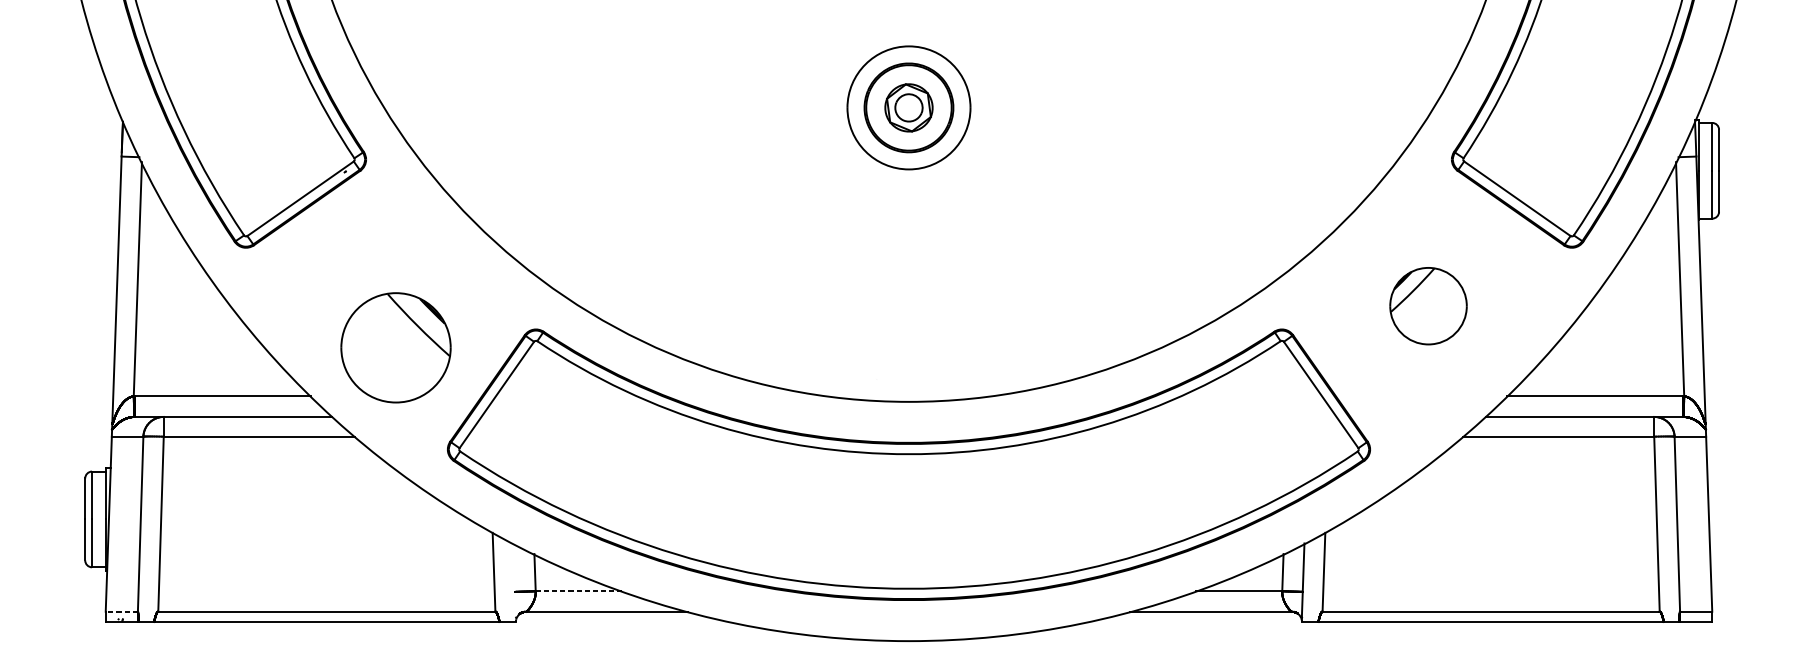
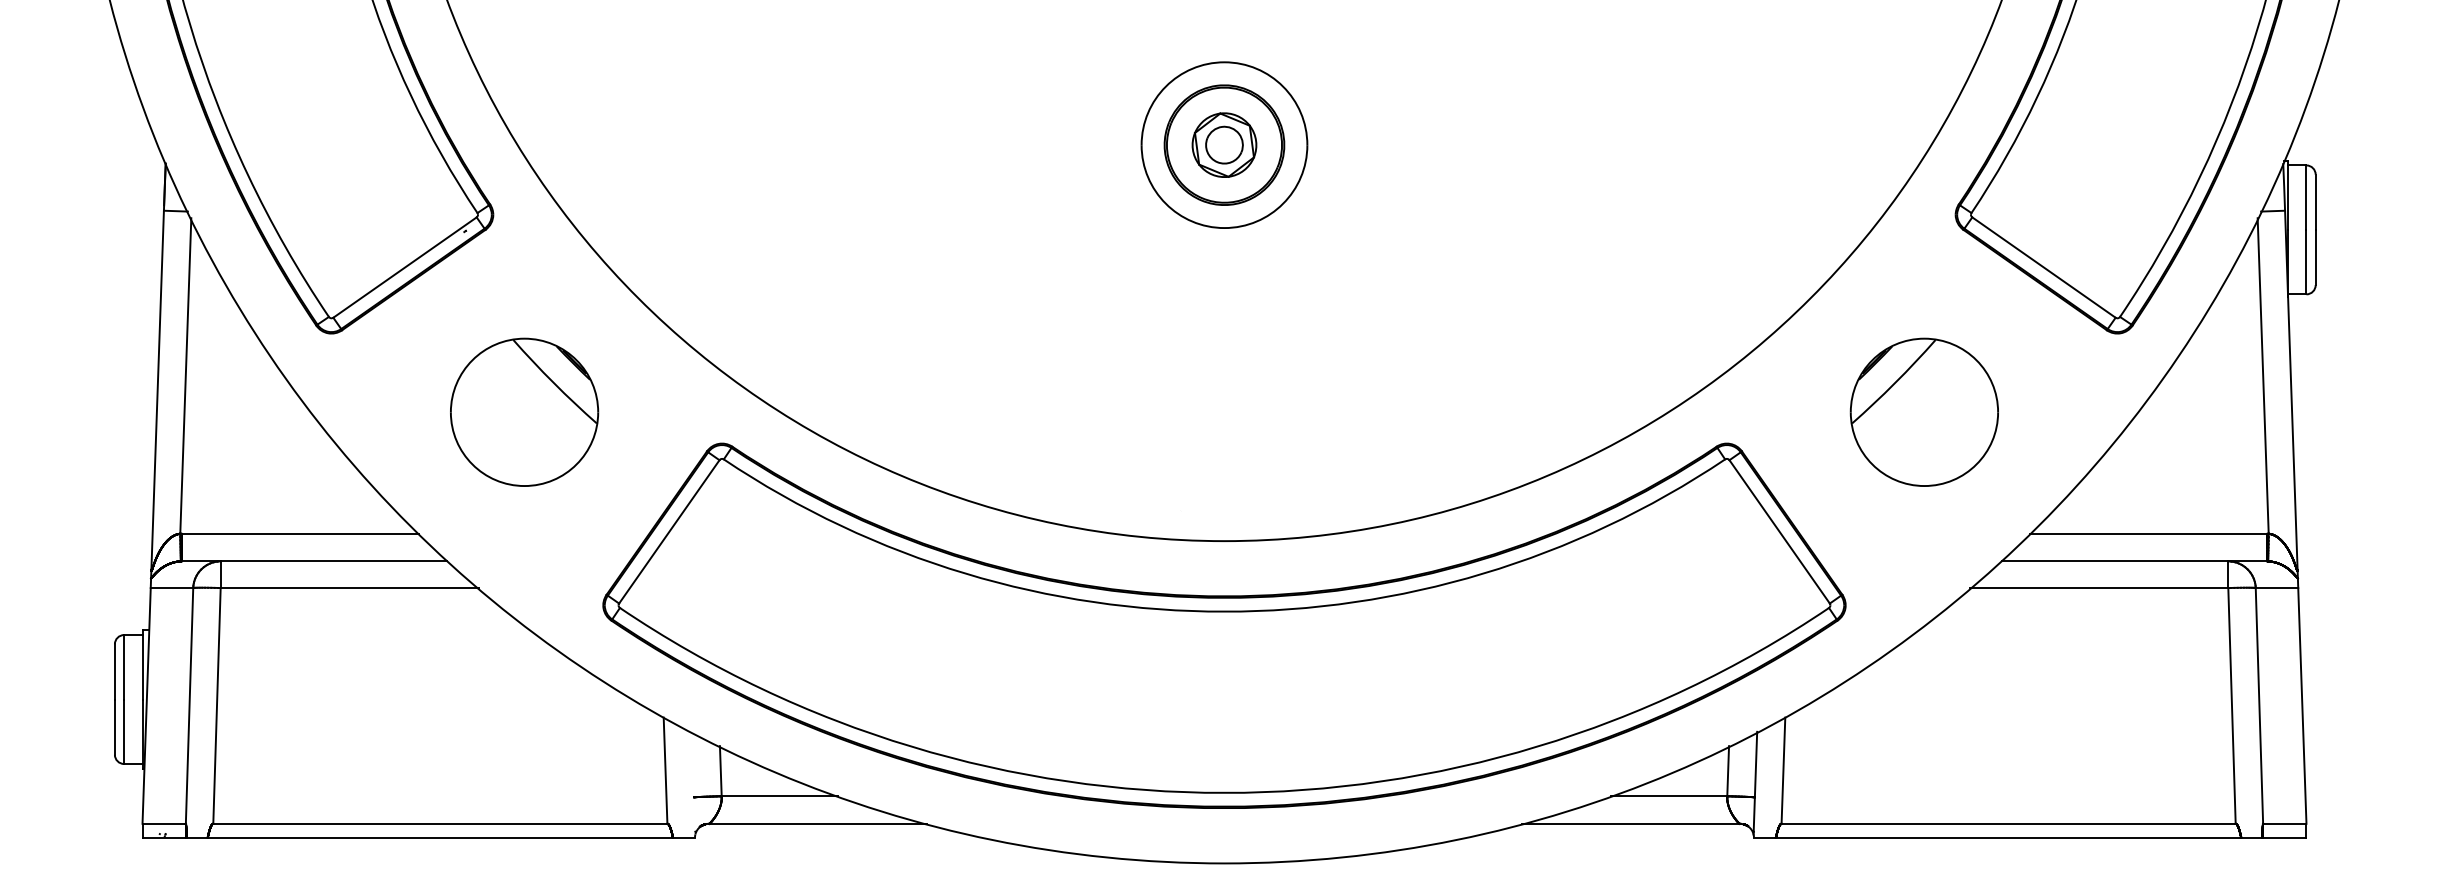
part: (1427, 305) -> (1923, 411), size x1.43
part: (396, 347) -> (524, 411), moved
line: (579, 591) -> (780, 796), dashed -> solid
line: (122, 611) -> (164, 823), dashed -> solid

